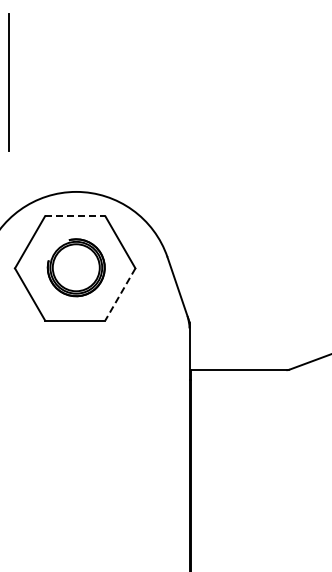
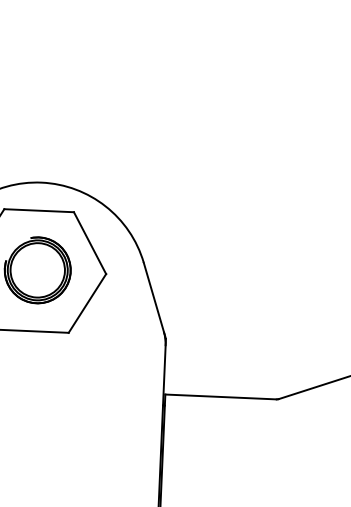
line: (75, 216) -> (39, 211), dashed -> solid
line: (120, 294) -> (87, 303), dashed -> solid

